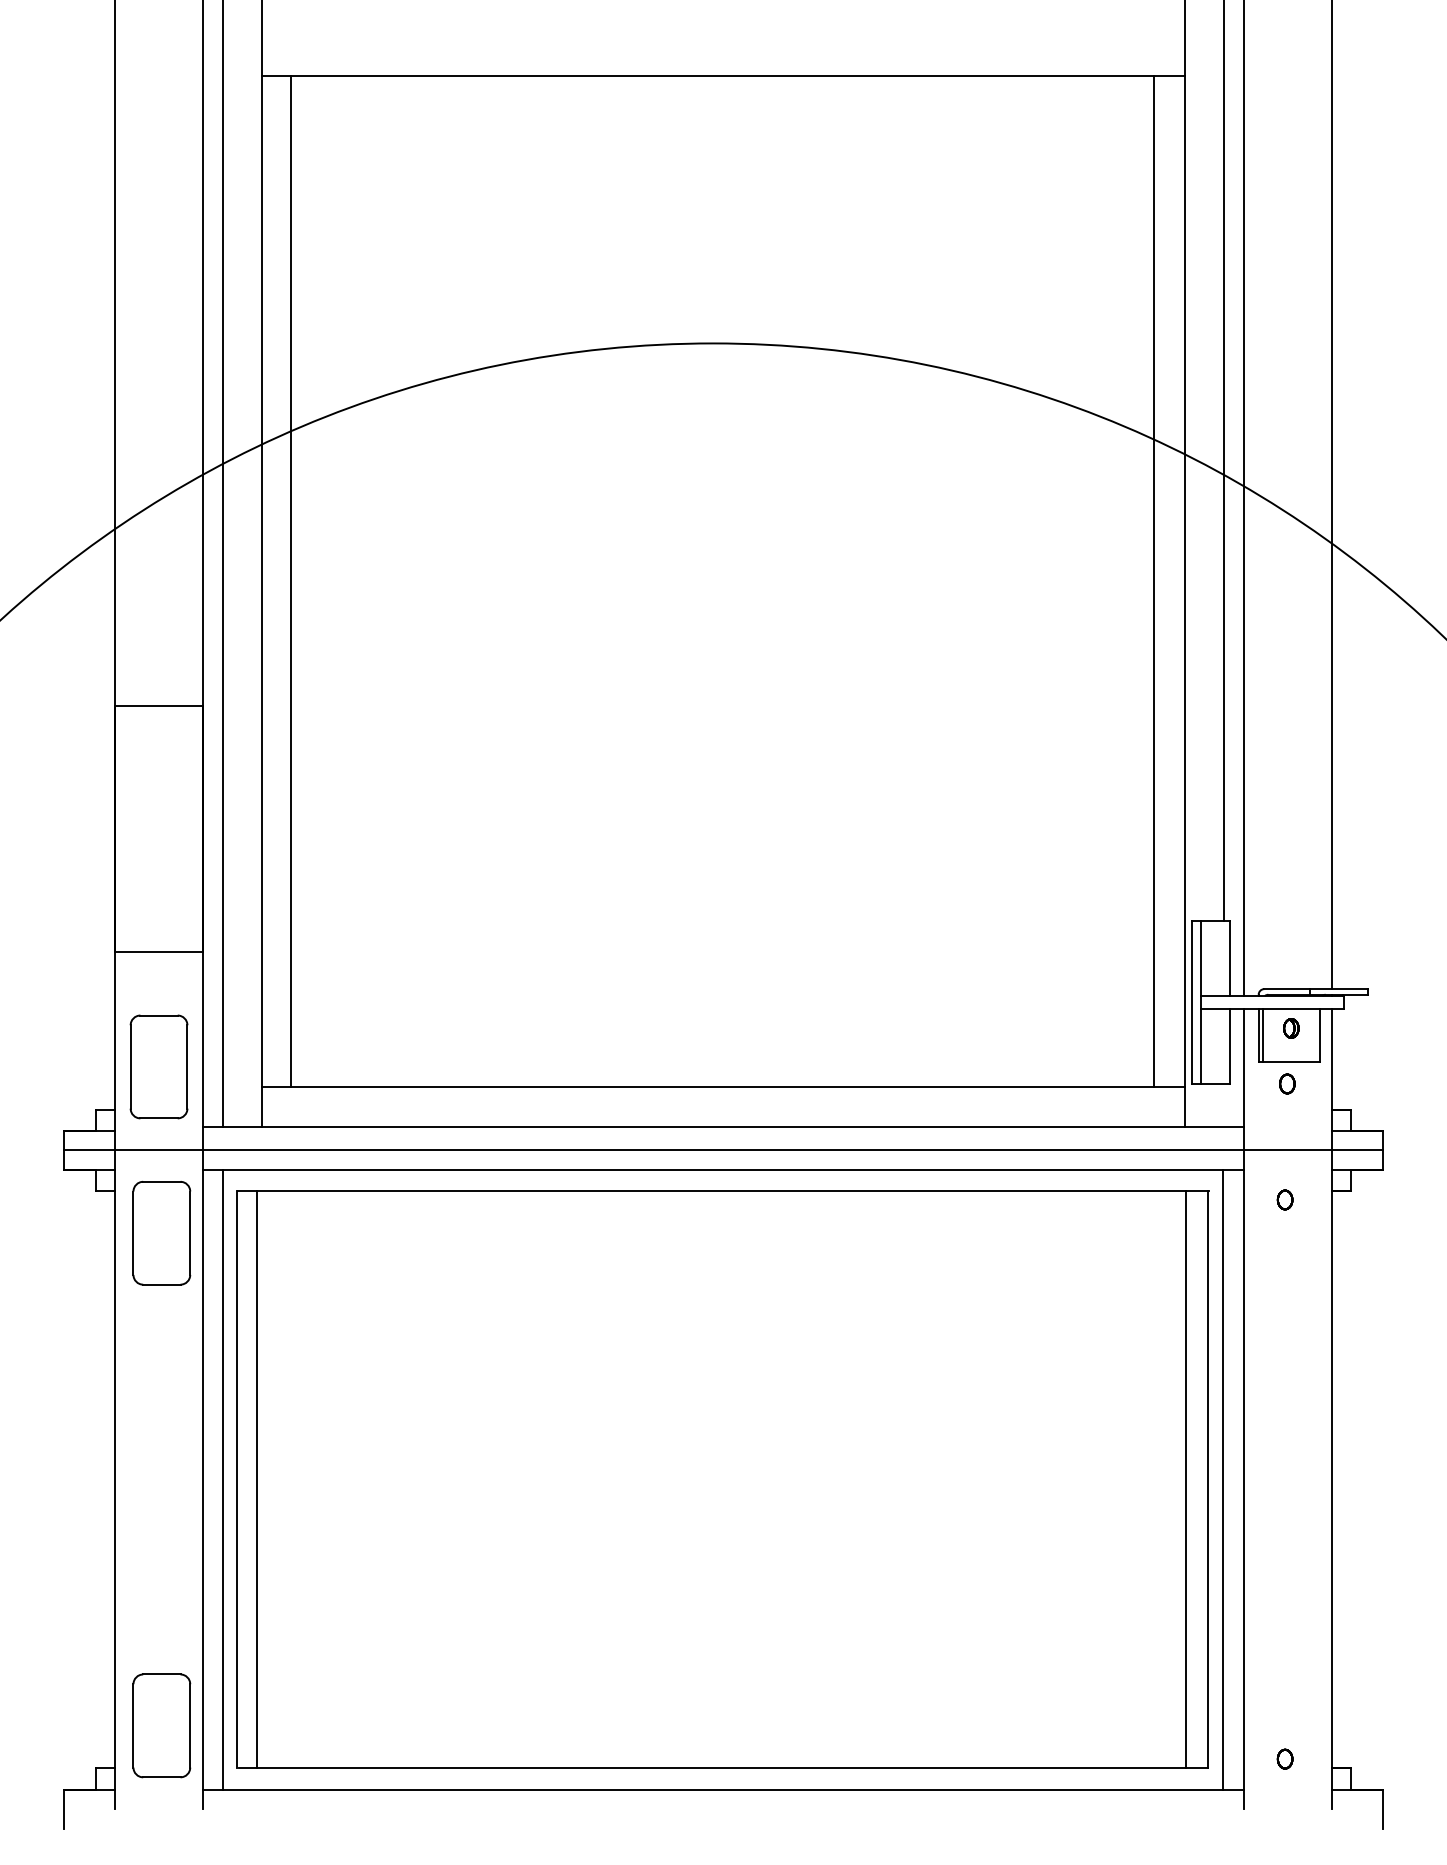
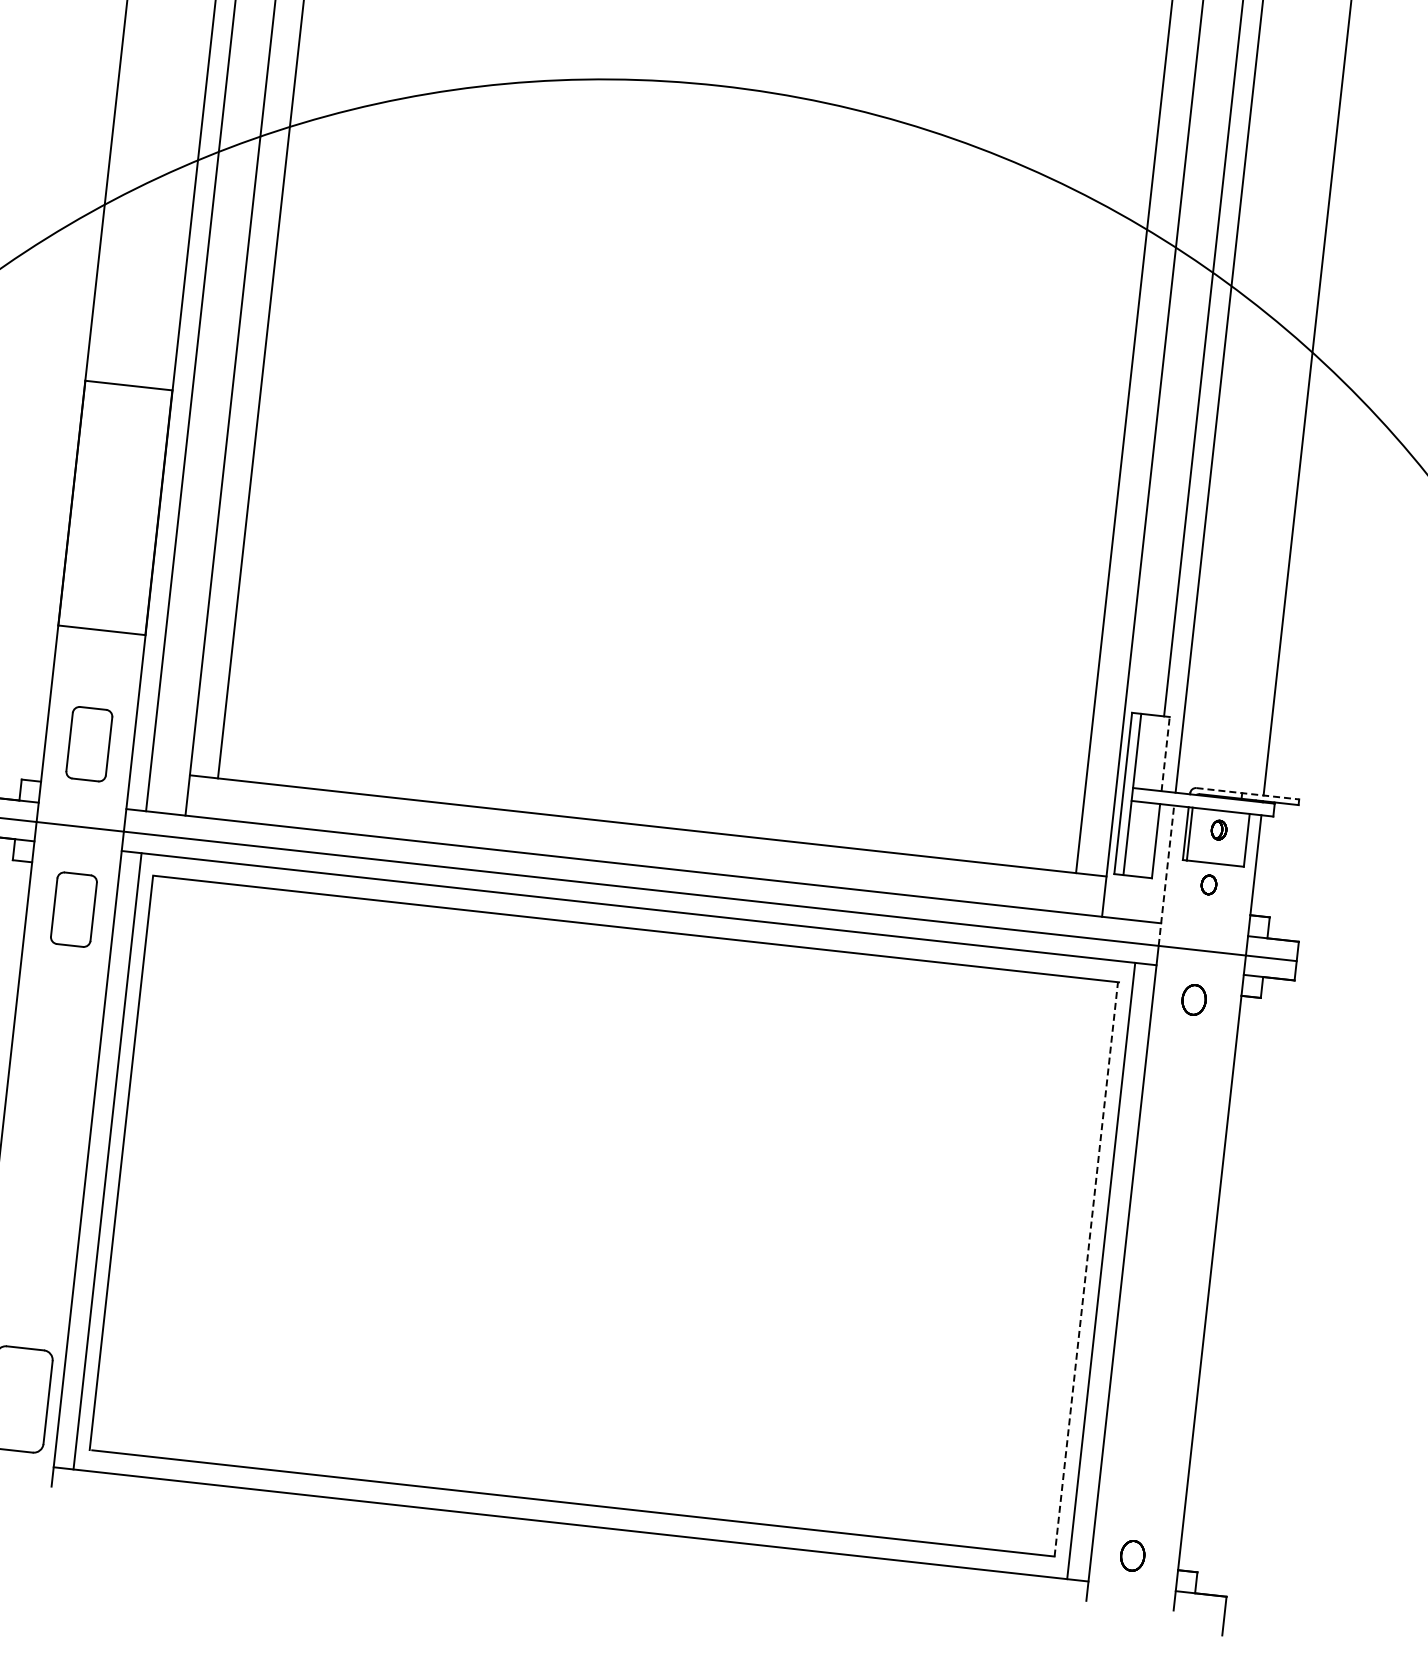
line: (1229, 958) -> (1165, 753), solid -> dashed
line: (1315, 989) -> (1247, 794), solid -> dashed
part: (158, 1066) -> (88, 743), size x0.7
line: (1244, 1079) -> (1166, 875), solid -> dashed
part: (1284, 1199) -> (1193, 999), size x1.6
part: (161, 1232) -> (73, 909), size x0.7
line: (256, 1479) -> (140, 1164), removed
line: (1186, 1479) -> (1065, 1266), removed
line: (1207, 1479) -> (1086, 1269), solid -> dashed
part: (1284, 1758) -> (1132, 1555), size x1.6

